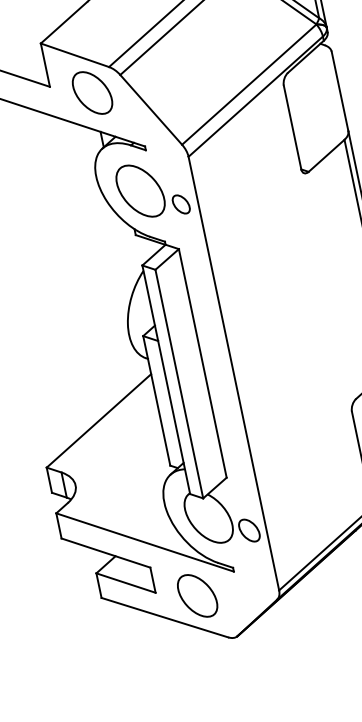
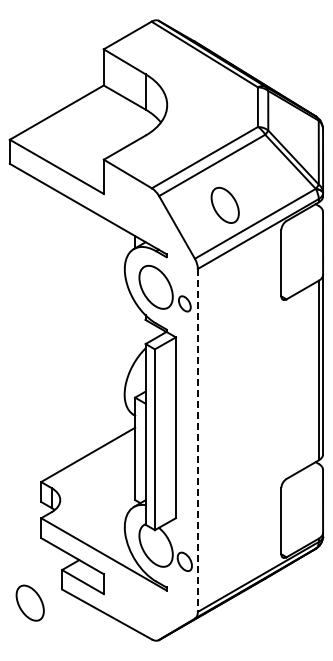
part: (91, 92) -> (224, 204), moved
line: (233, 373) -> (197, 440), solid -> dashed
part: (196, 595) -> (29, 602), moved

